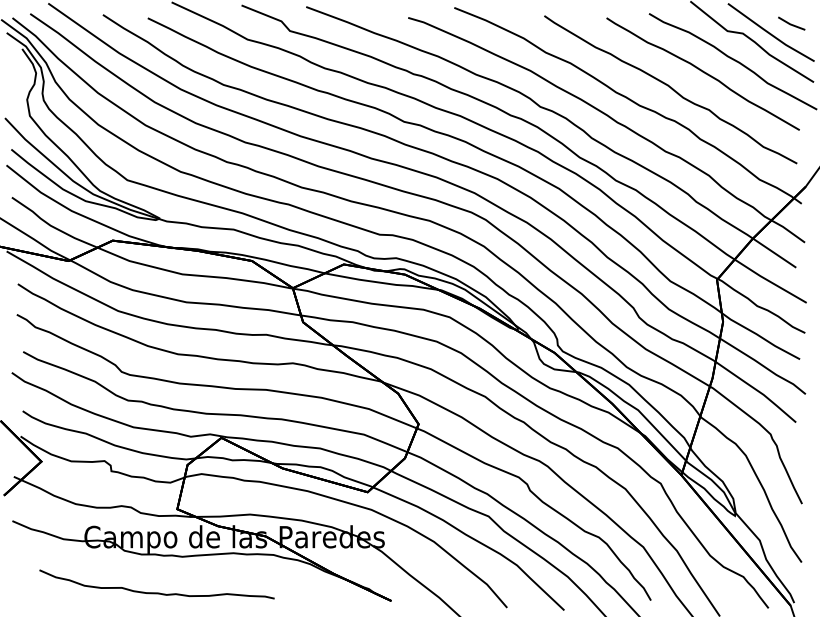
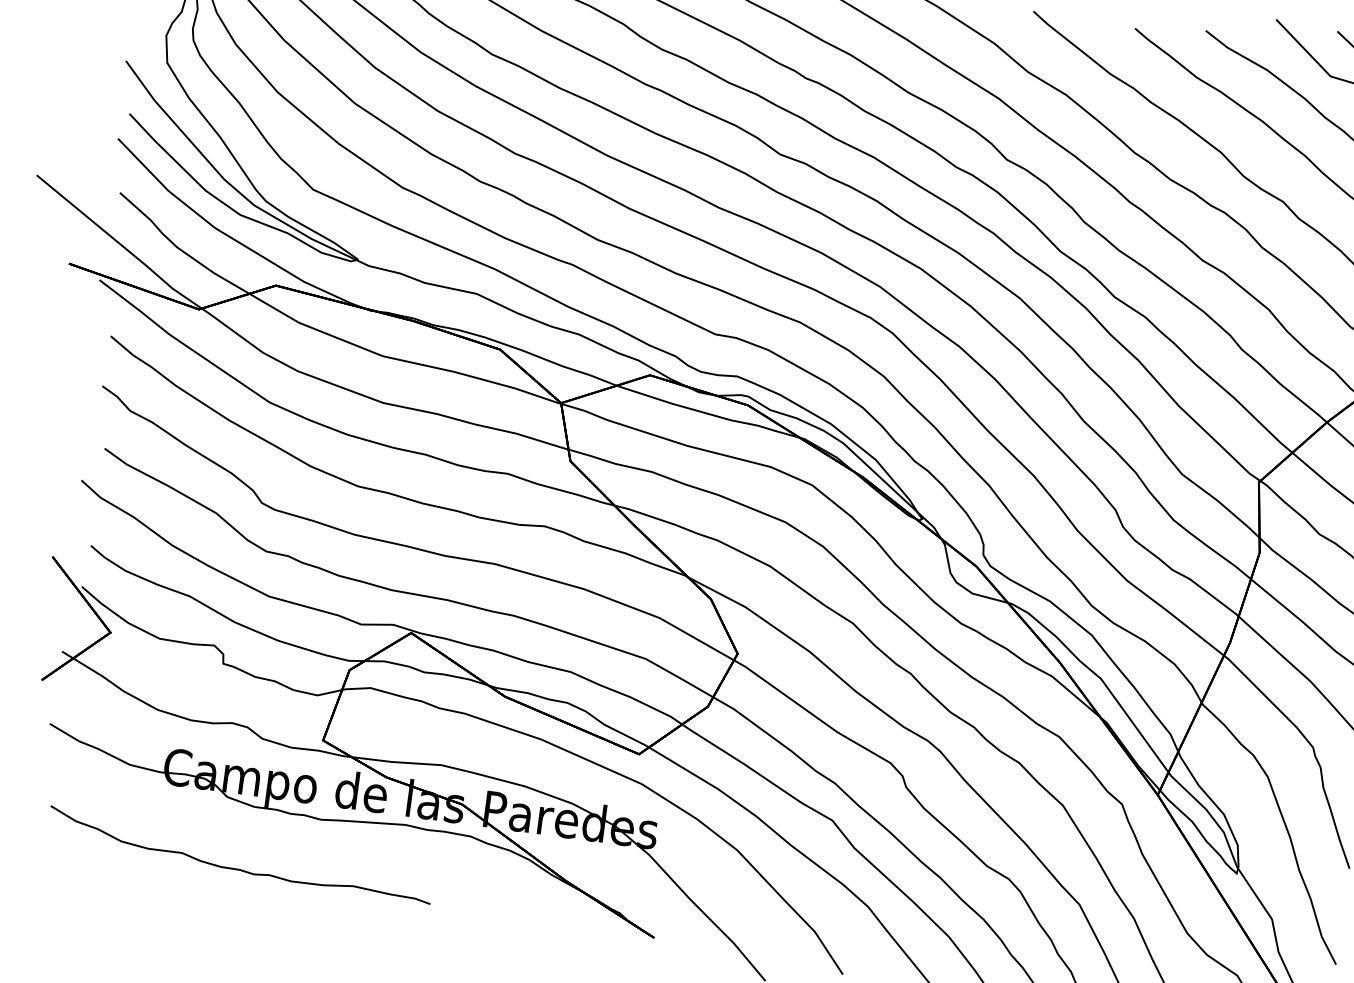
curve: (156, 592) -> (237, 868), moved

